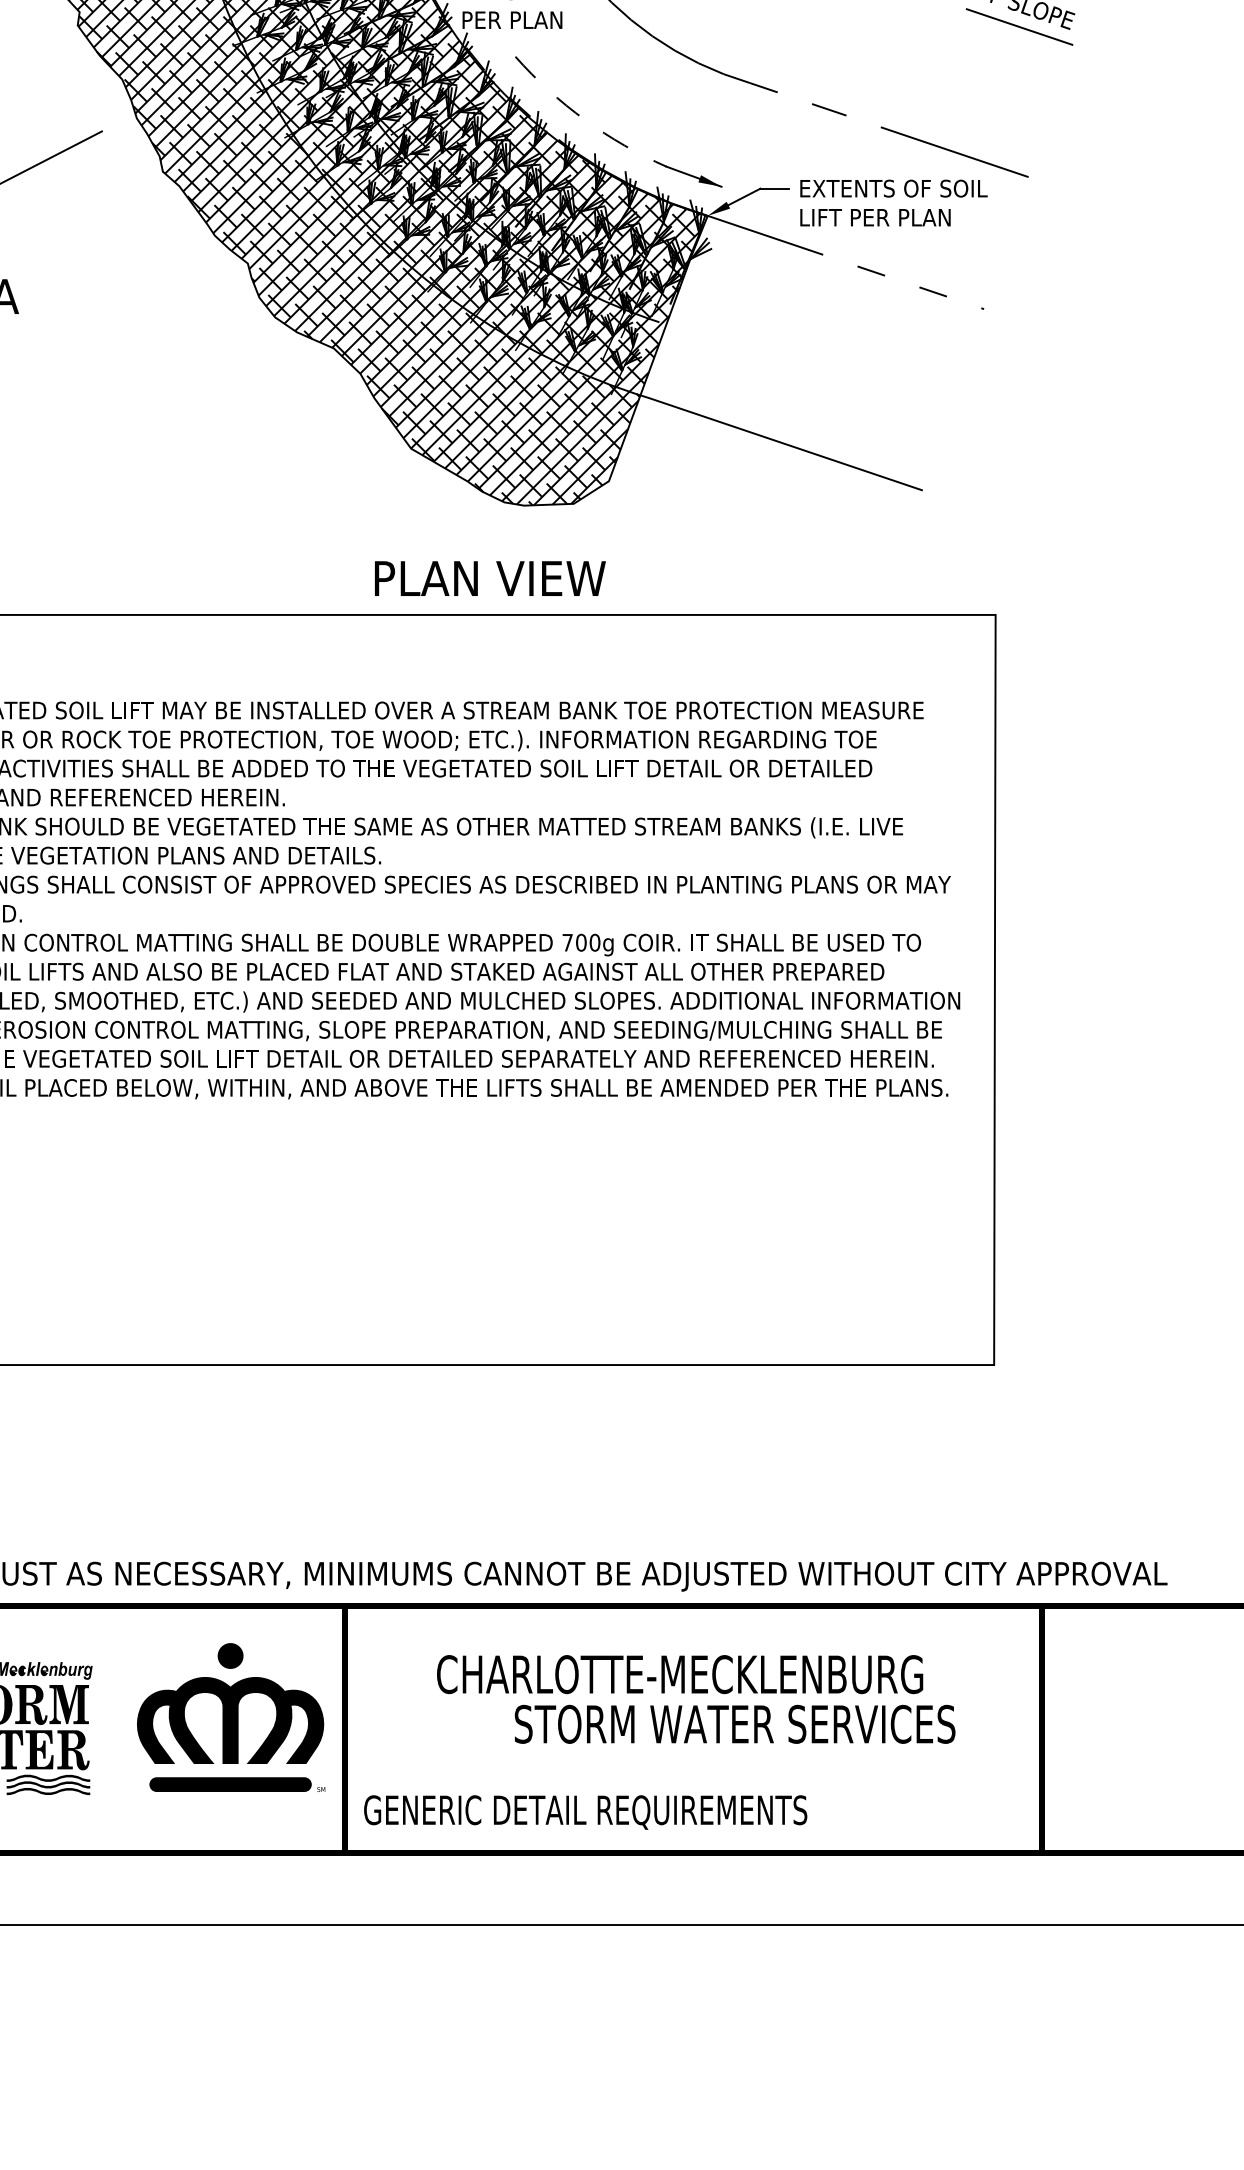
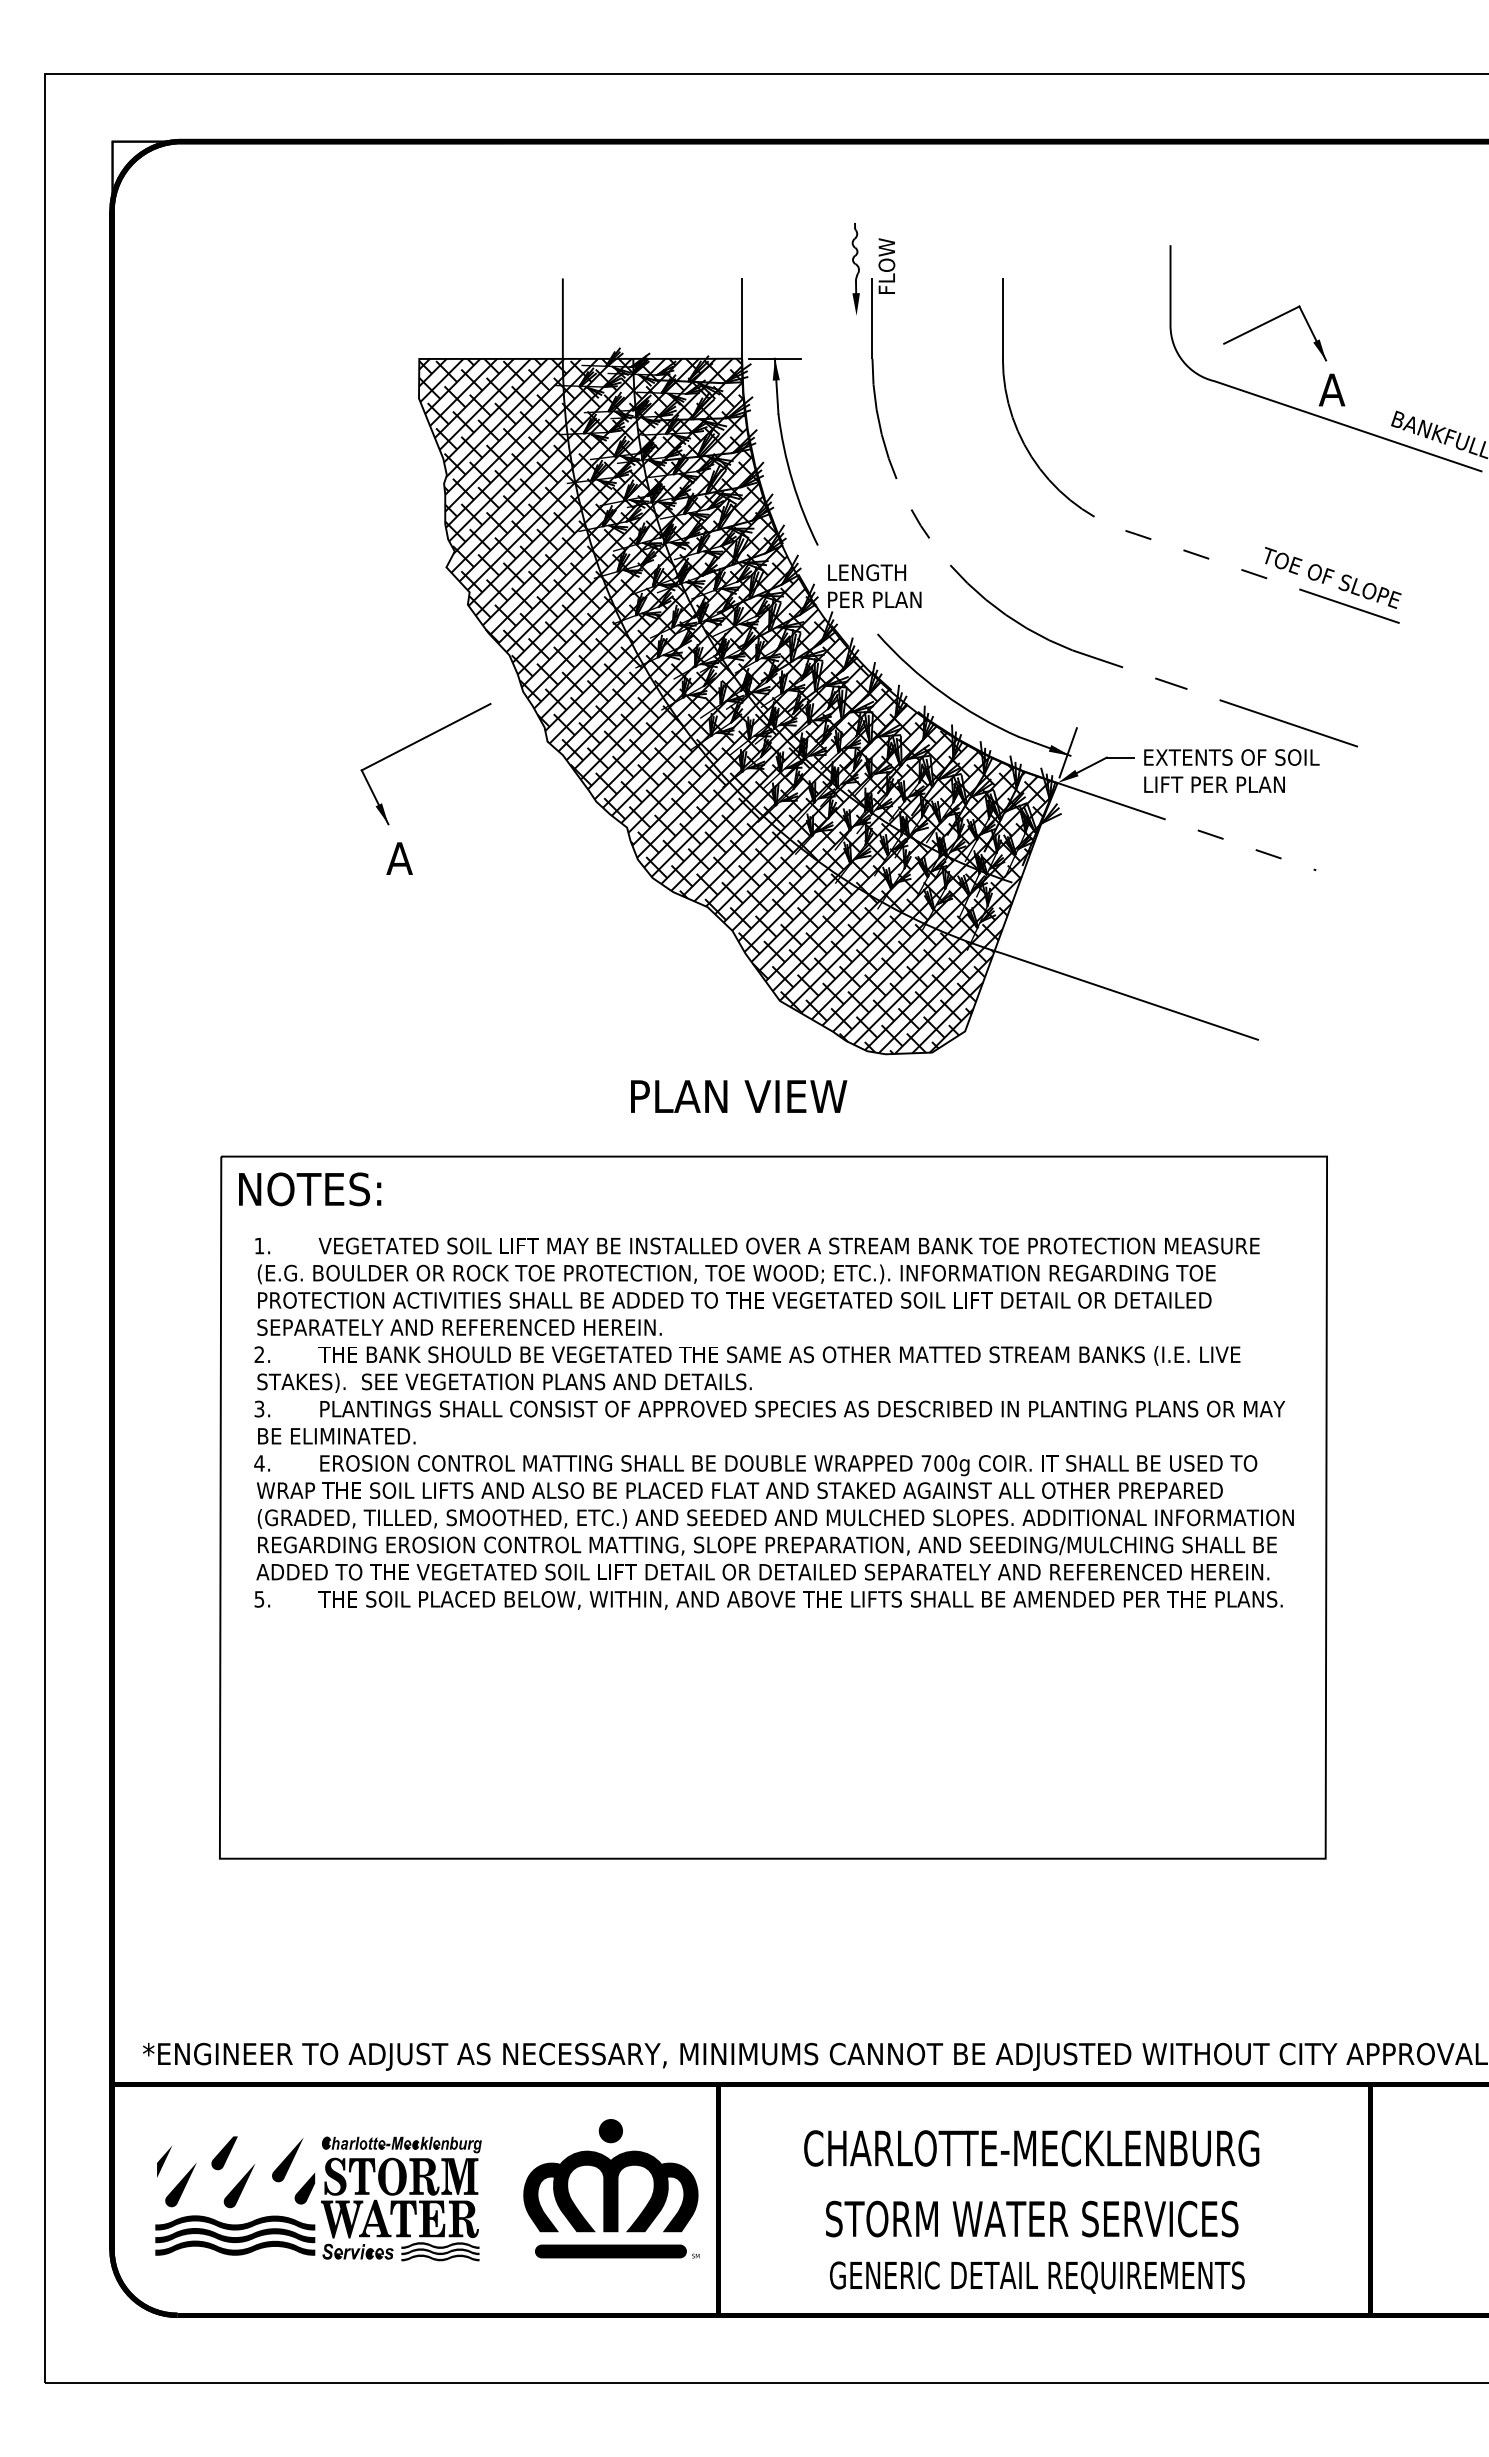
line: (584, 120) -> (942, 693), dashed -> solid
line: (718, 183) -> (1067, 752), added
text: (490, 578) -> (739, 1096), moved
text: (735, 1723) -> (1032, 2218), moved
text: (585, 1812) -> (1037, 2277), moved

